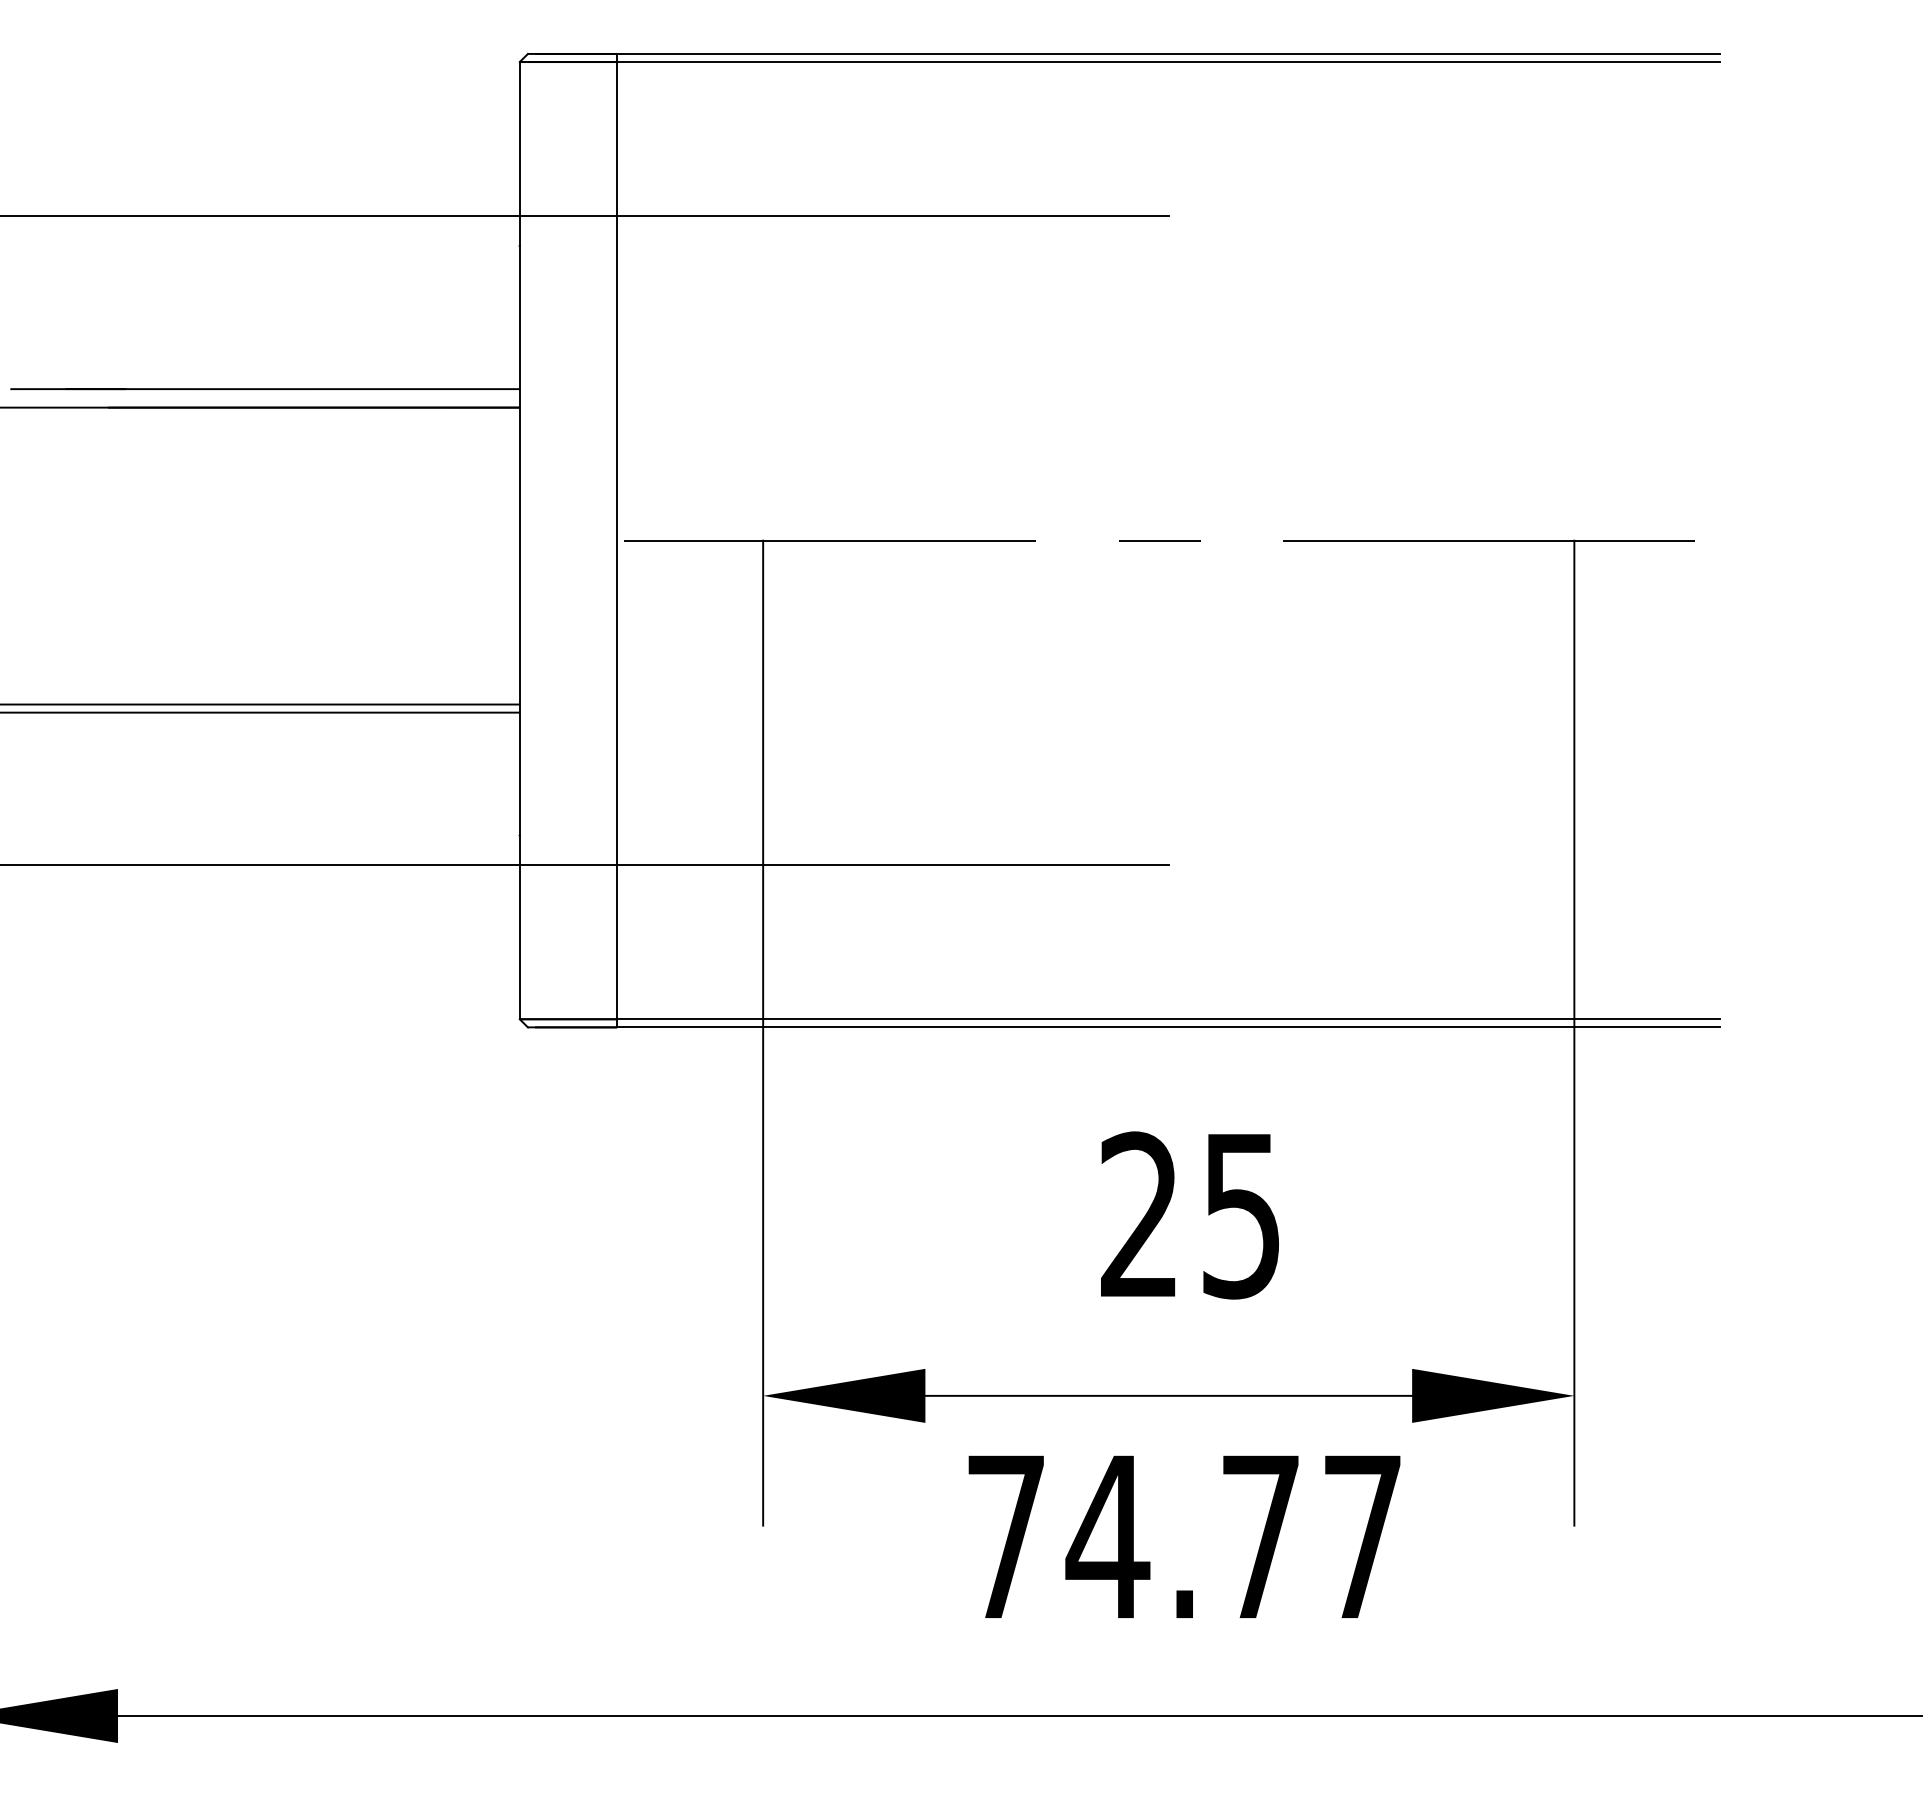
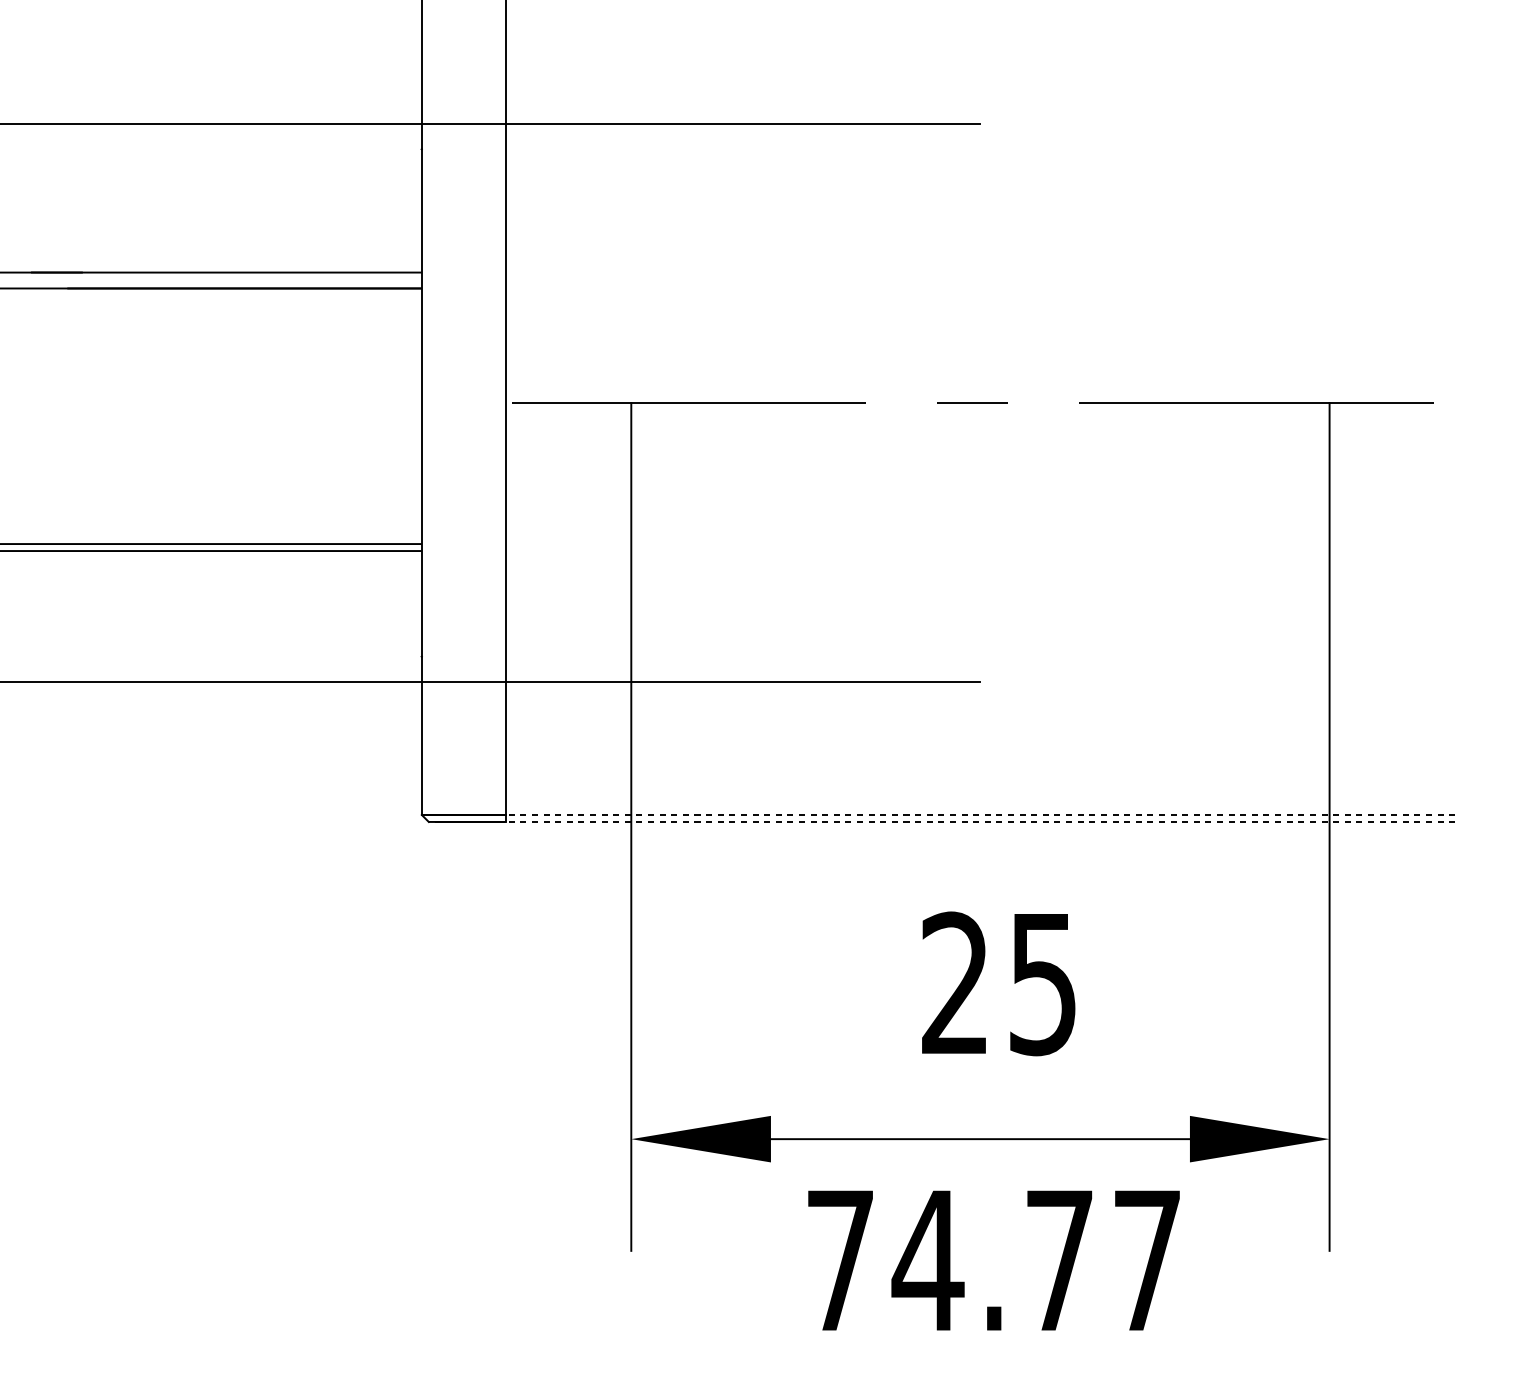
line: (1168, 1019) -> (980, 815), solid -> dashed
line: (1168, 1027) -> (980, 822), solid -> dashed

